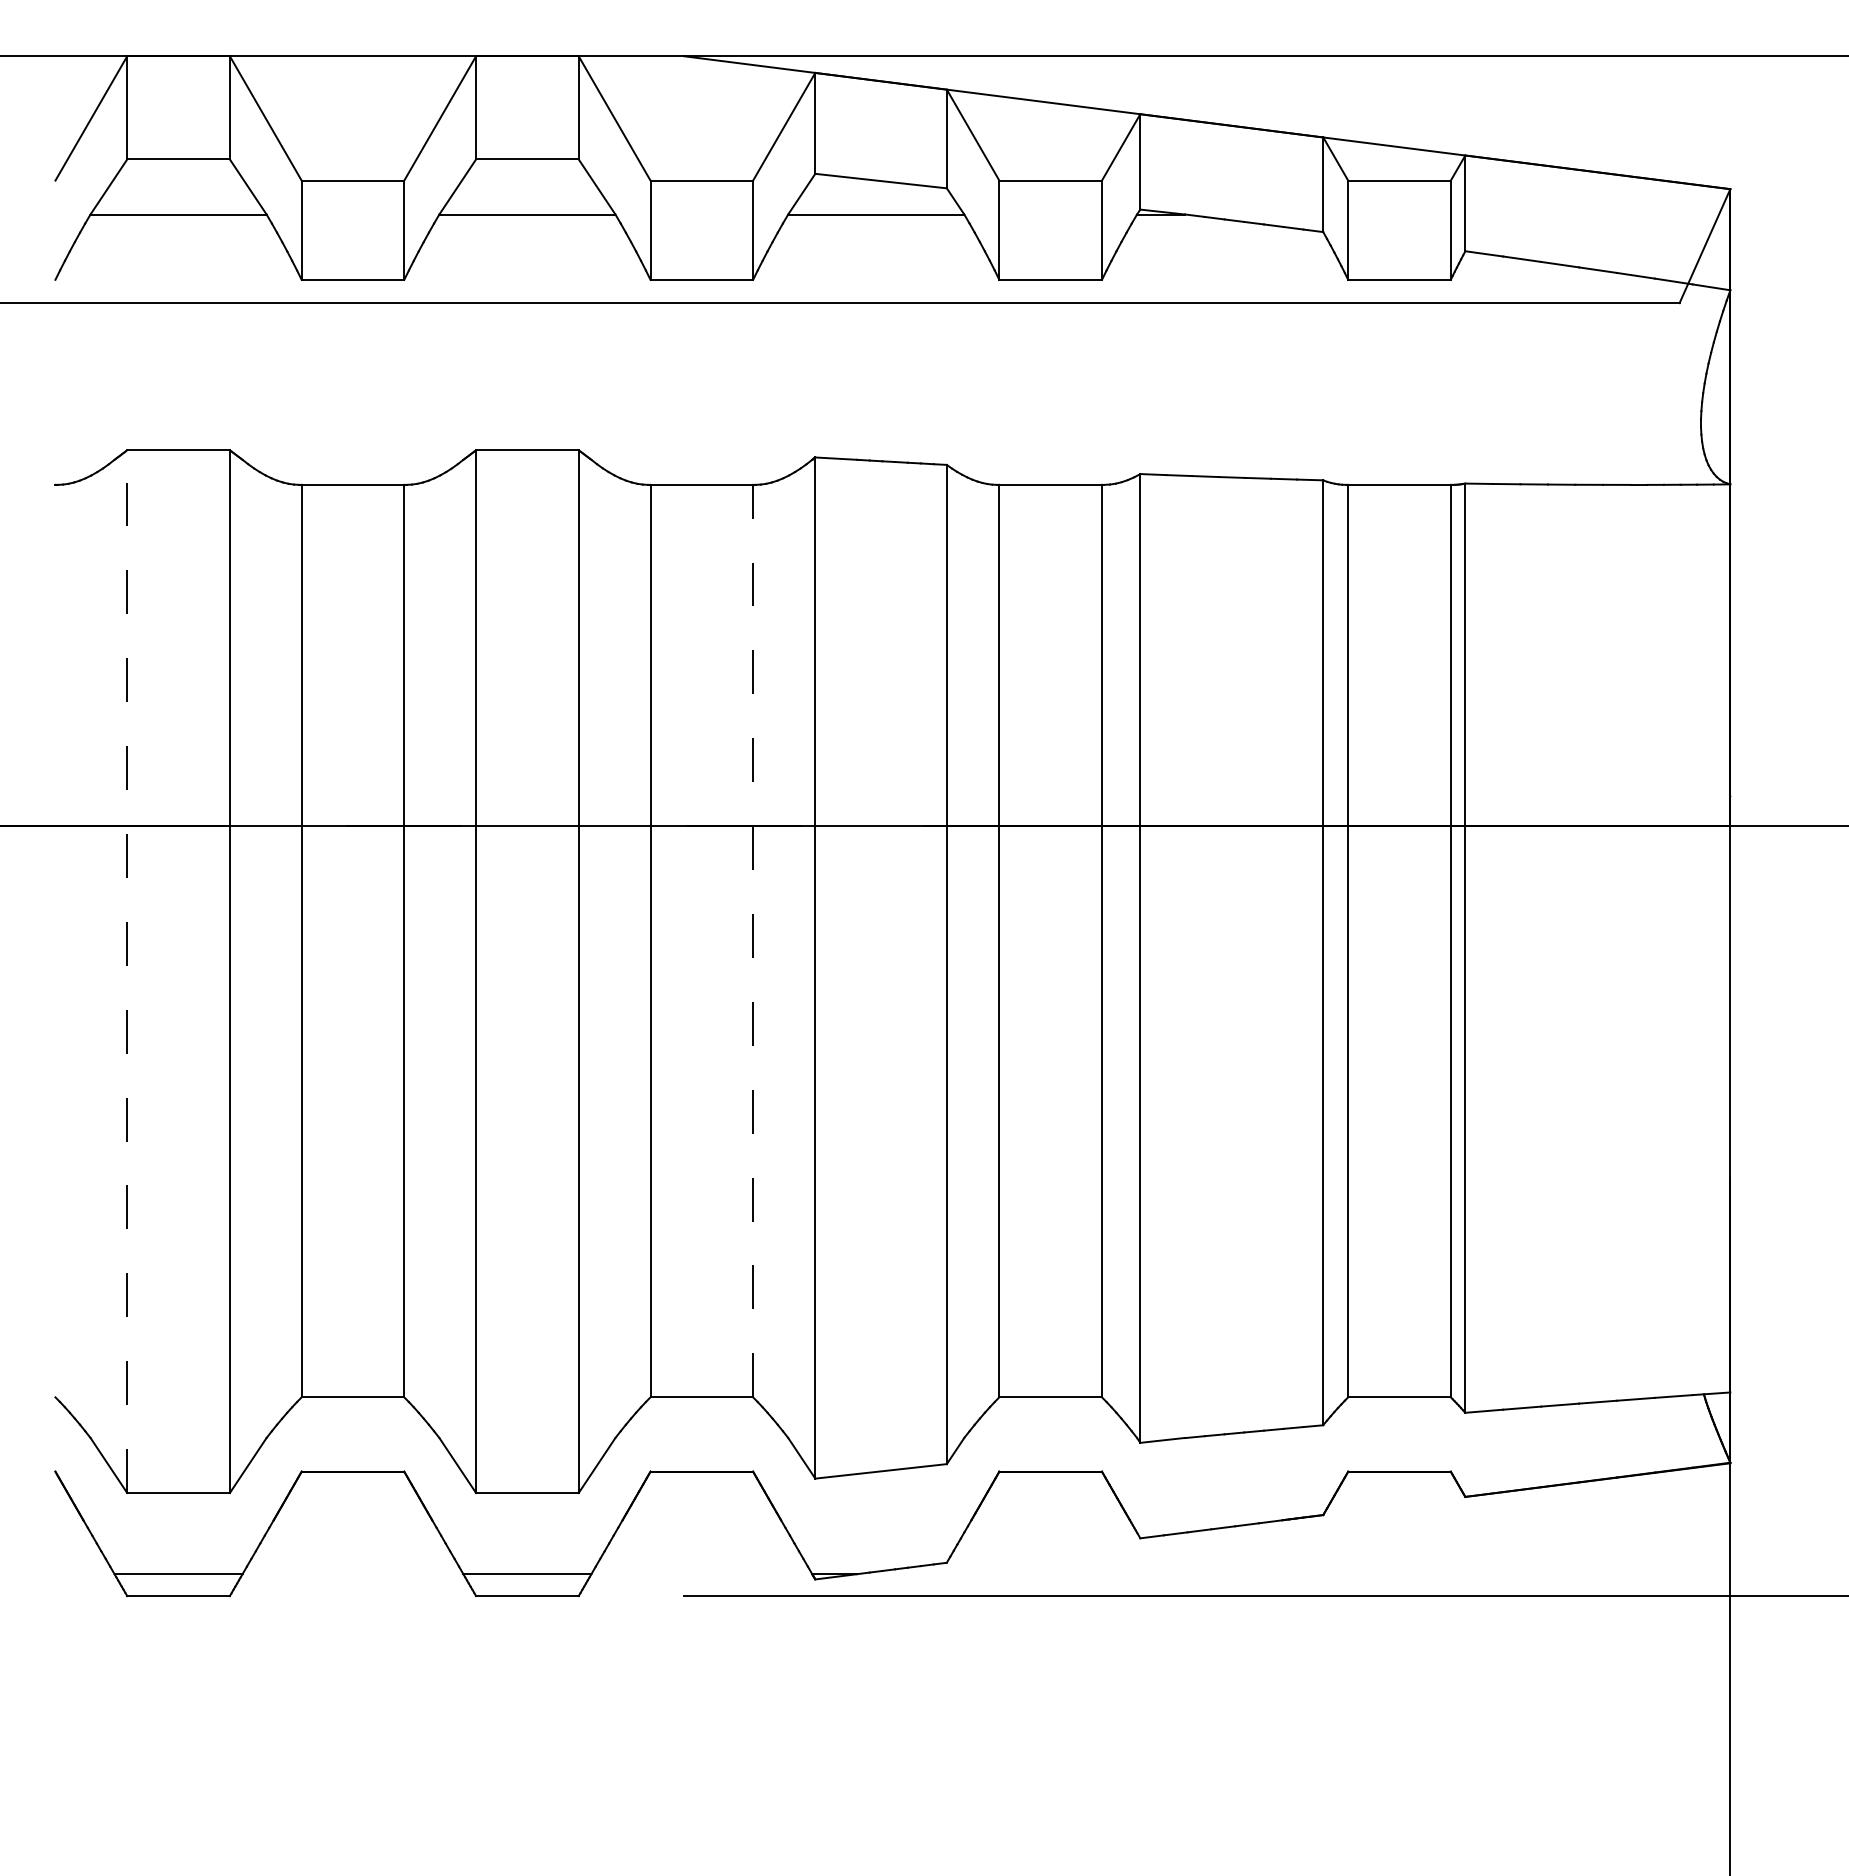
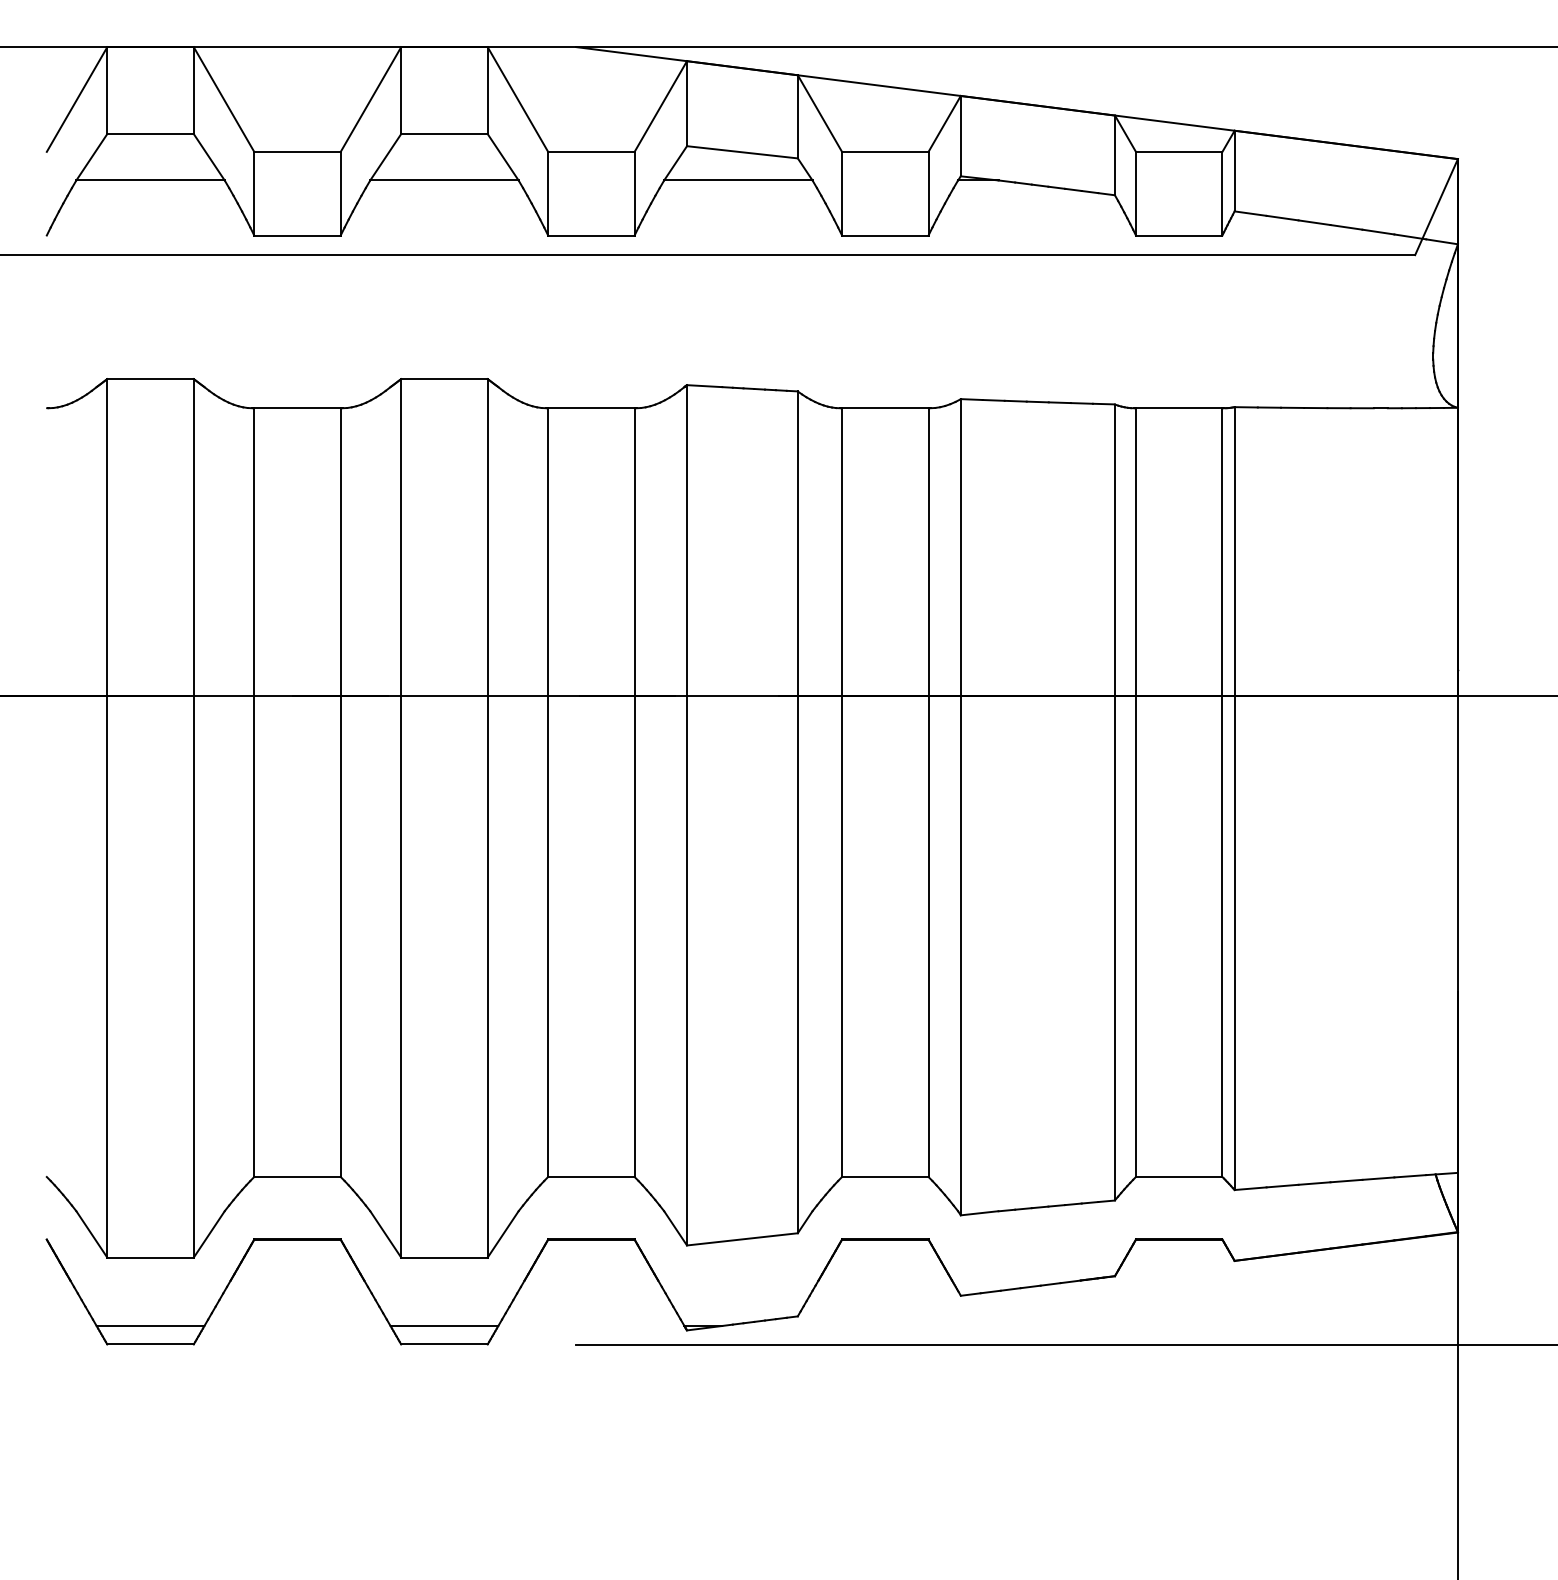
line: (753, 940) -> (634, 792), dashed -> solid
line: (127, 971) -> (107, 818), dashed -> solid

